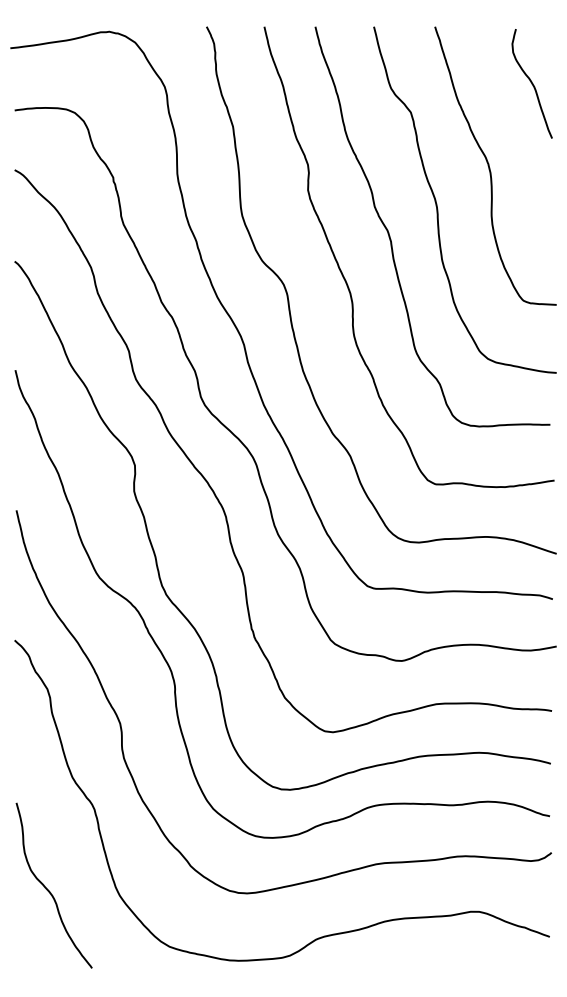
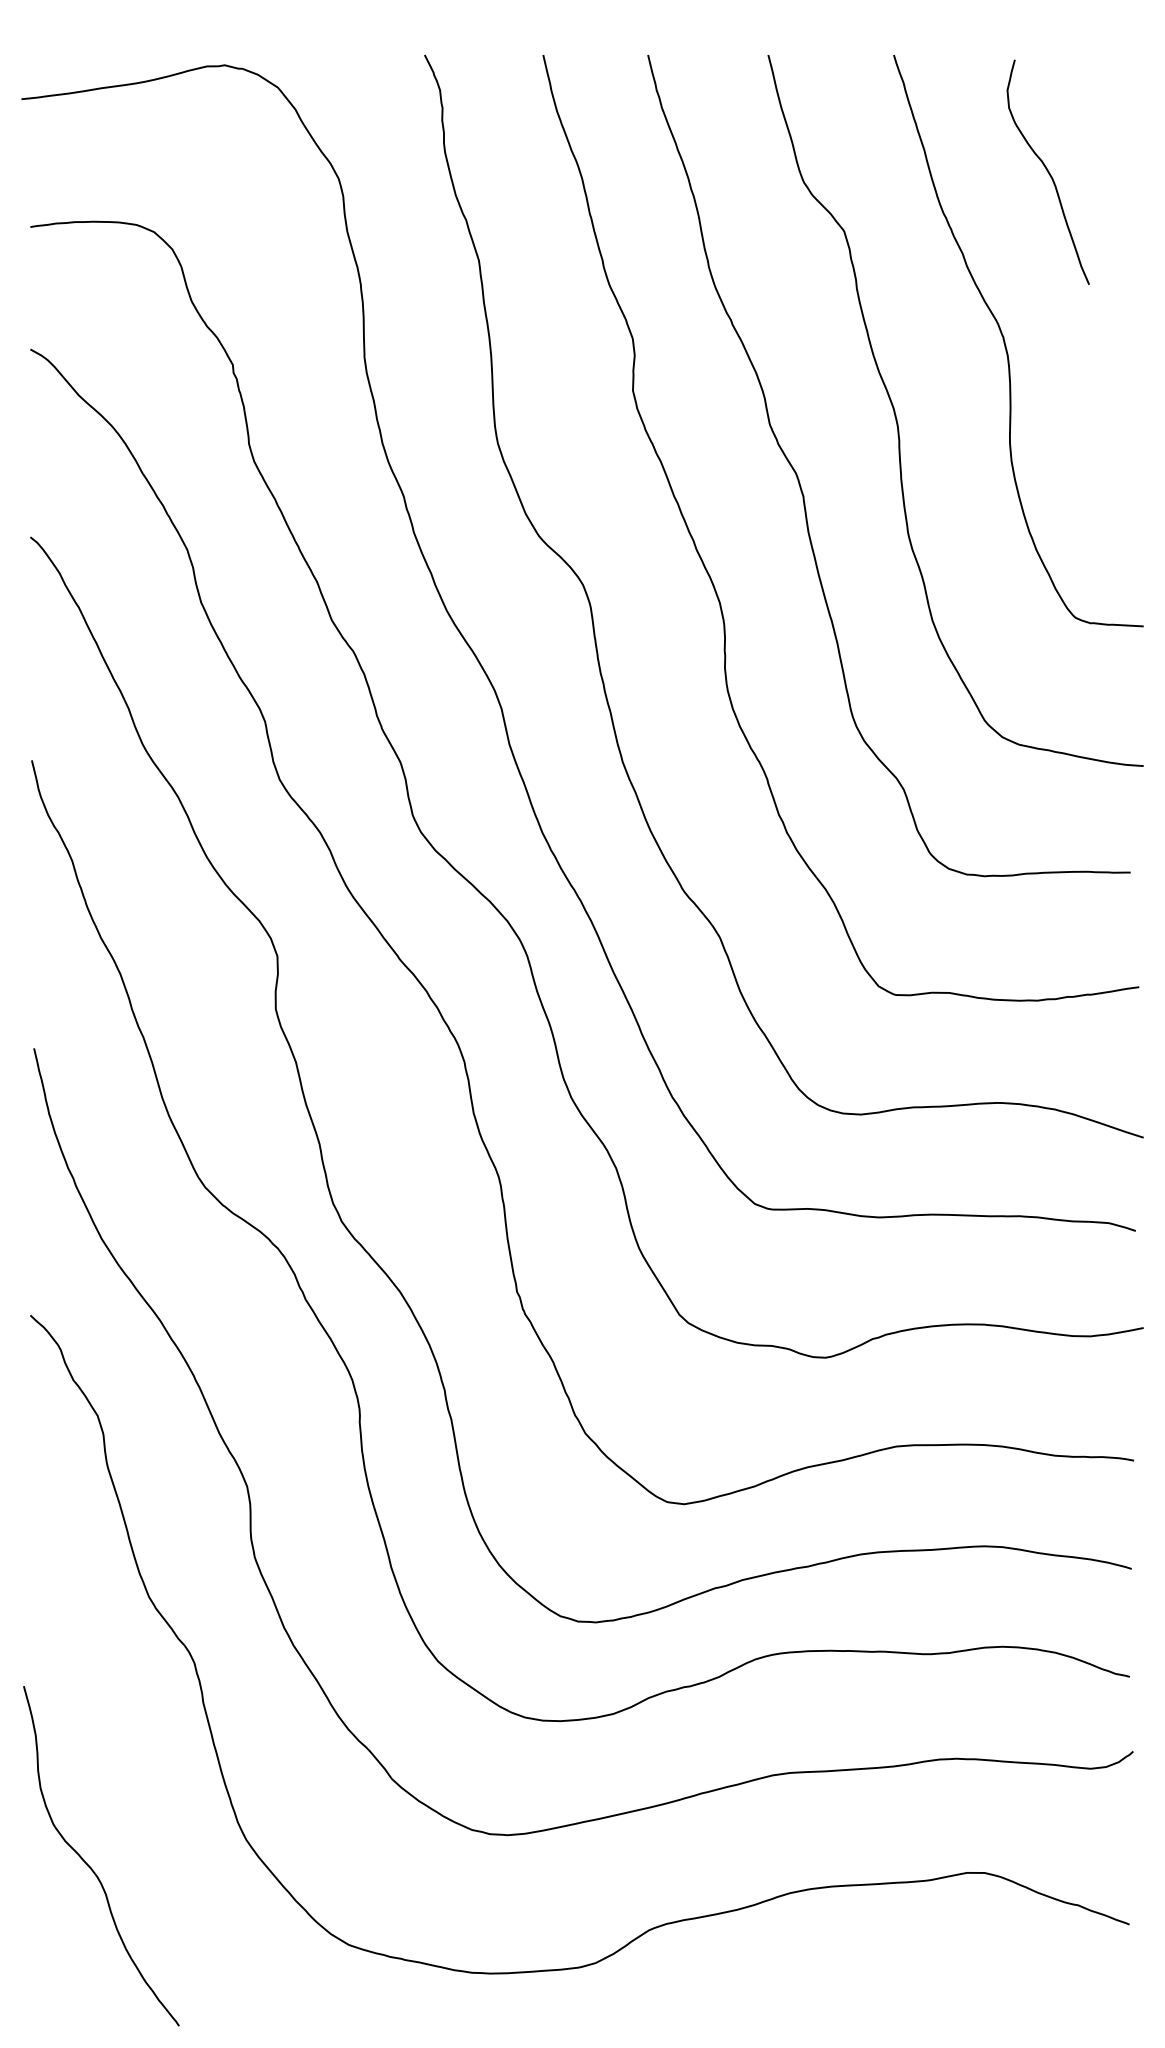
curve: (531, 83) -> (1046, 171), moved
curve: (48, 889) -> (89, 1864), moved

